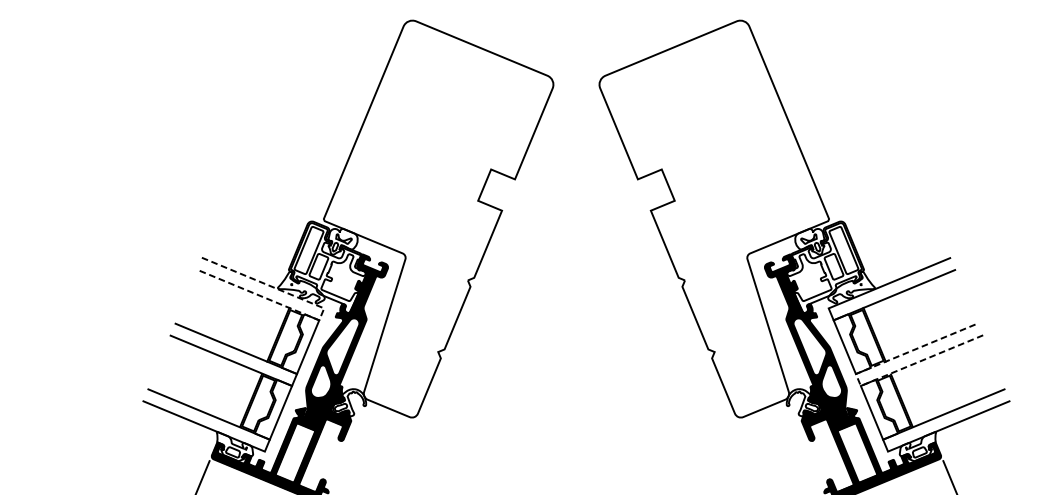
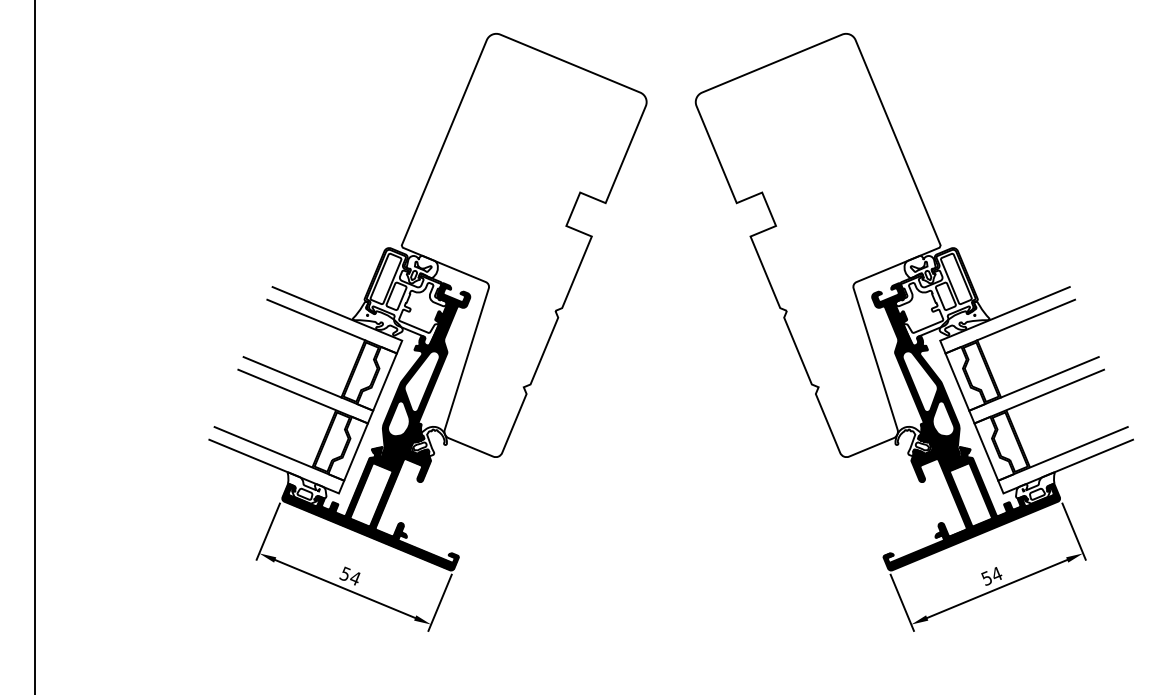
line: (321, 314) -> (399, 347), dashed -> solid
line: (858, 380) -> (971, 417), dashed -> solid

